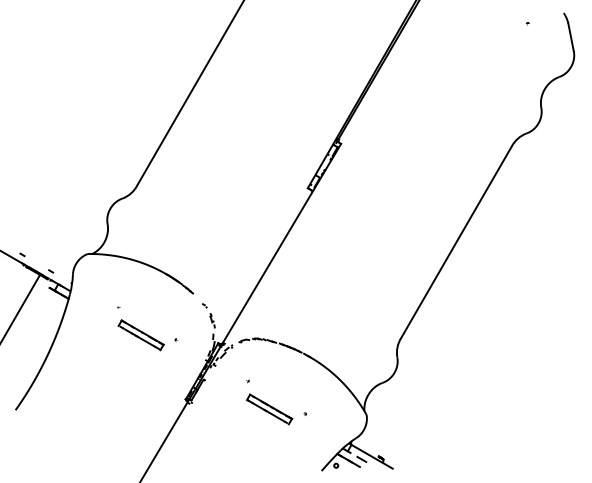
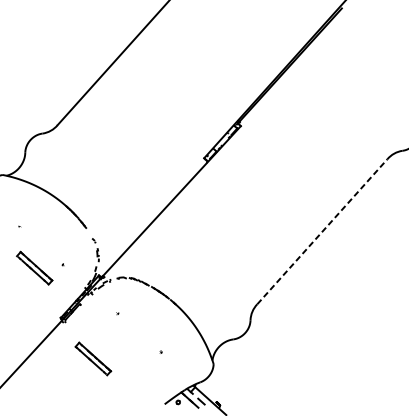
line: (456, 242) -> (322, 231), solid -> dashed
part: (140, 335) -> (34, 268), moved
part: (269, 409) -> (93, 359), moved

